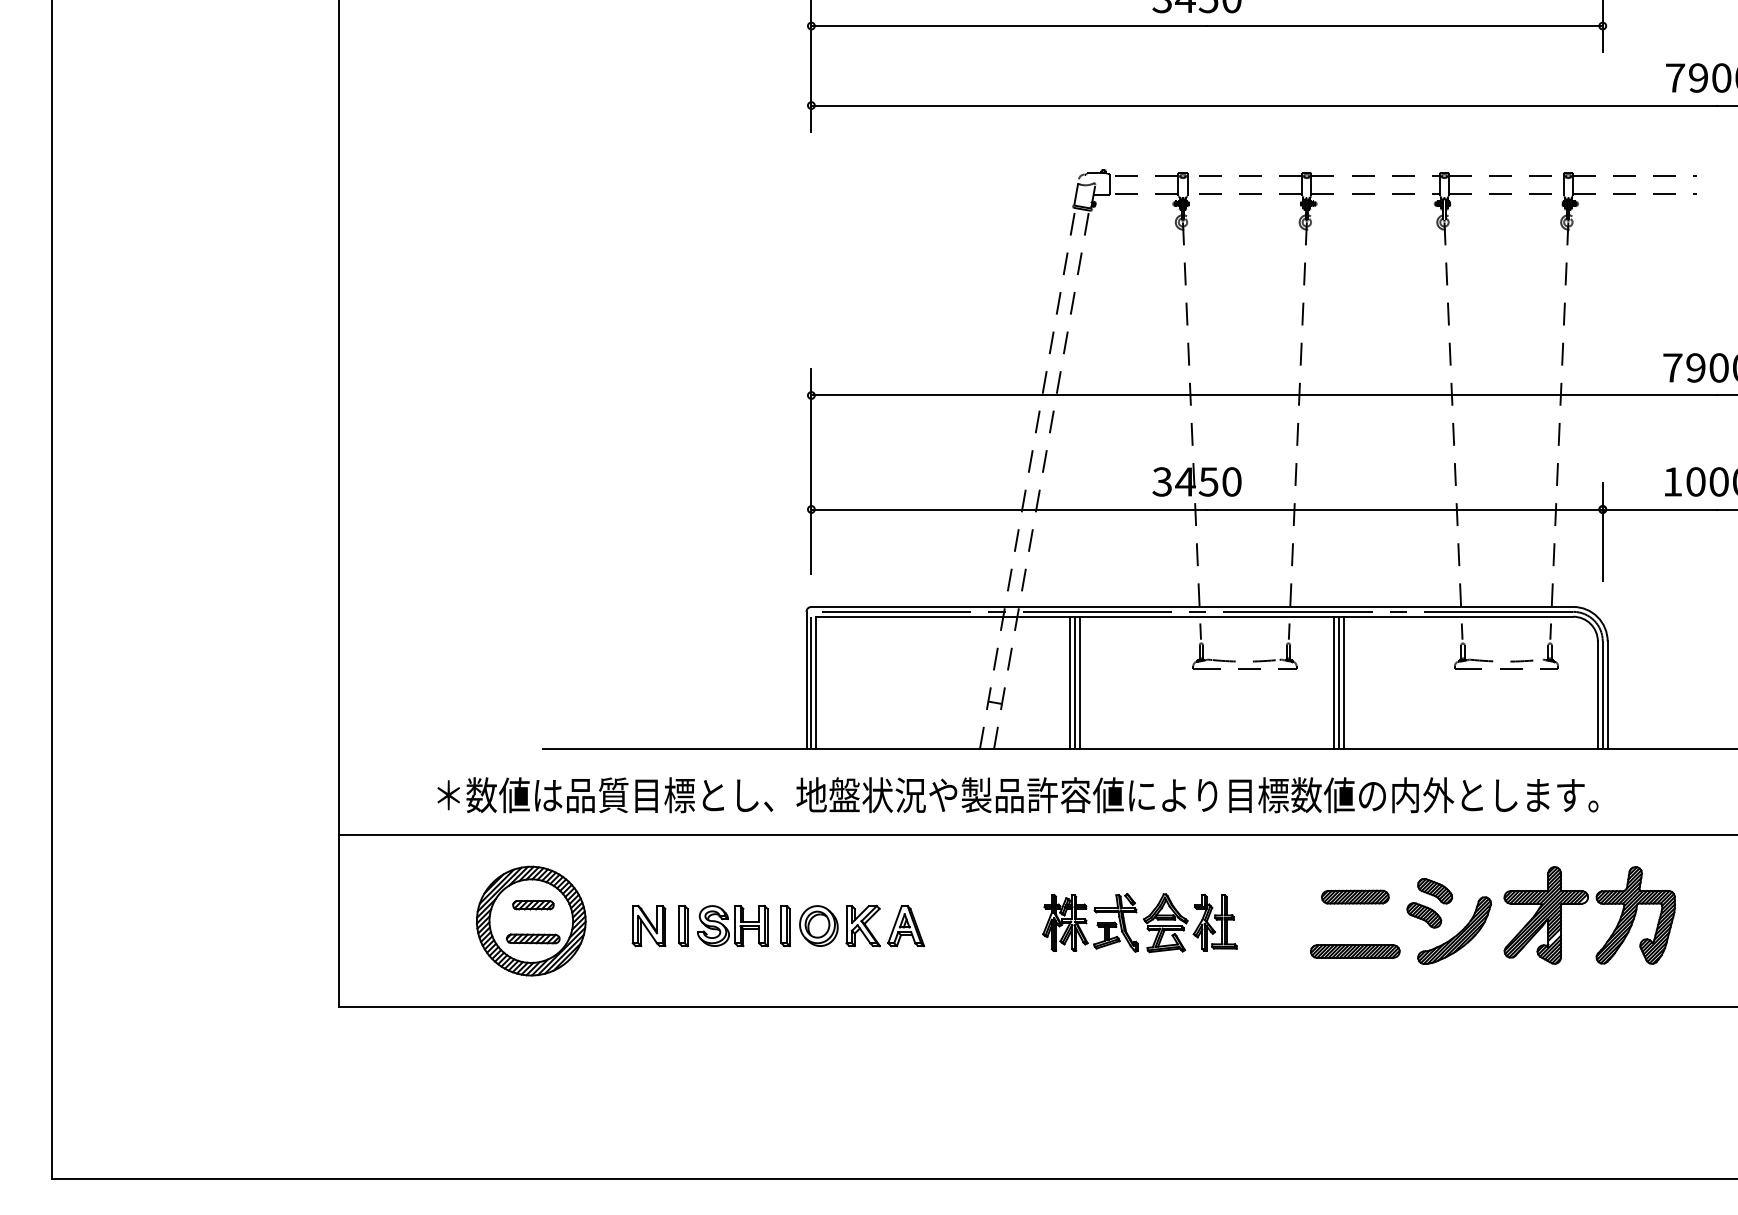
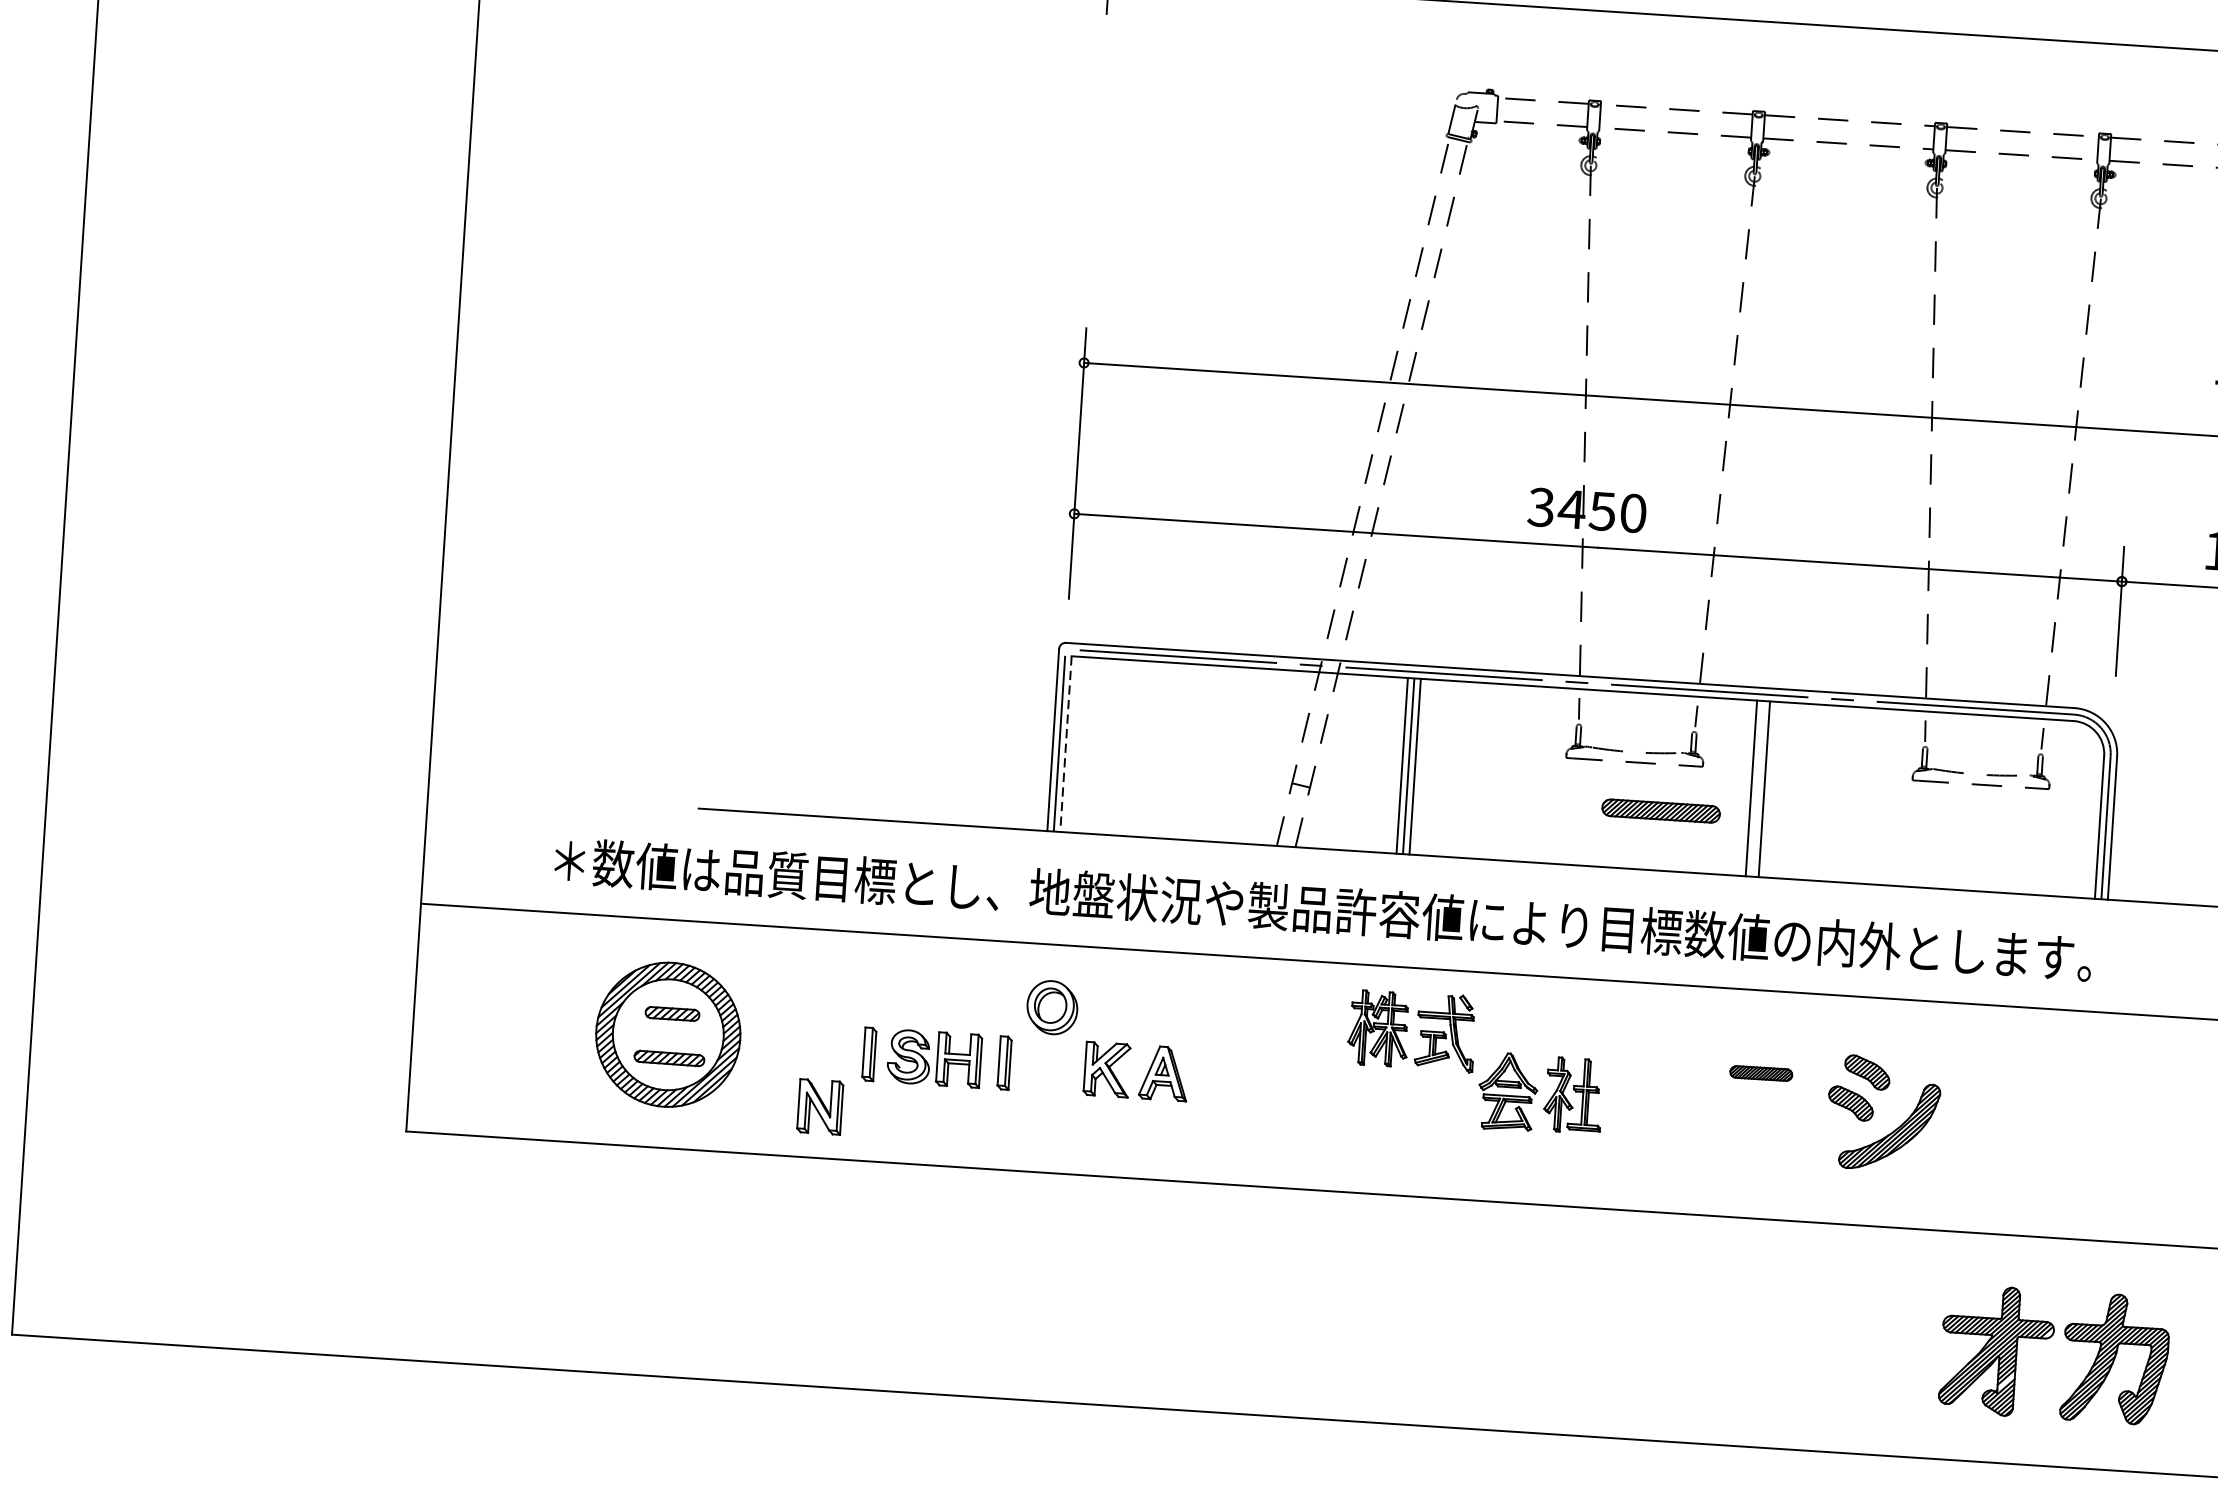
line: (1338, 682) -> (1757, 788), removed
line: (816, 683) -> (1066, 744), solid -> dashed
part: (1355, 896) -> (1761, 1072), size x0.7
part: (1583, 904) -> (2047, 1339), moved
part: (1090, 922) -> (1411, 1030), moved
part: (648, 925) -> (819, 1106), moved
part: (818, 925) -> (1051, 1006), moved
part: (1355, 951) -> (1661, 811), moved

